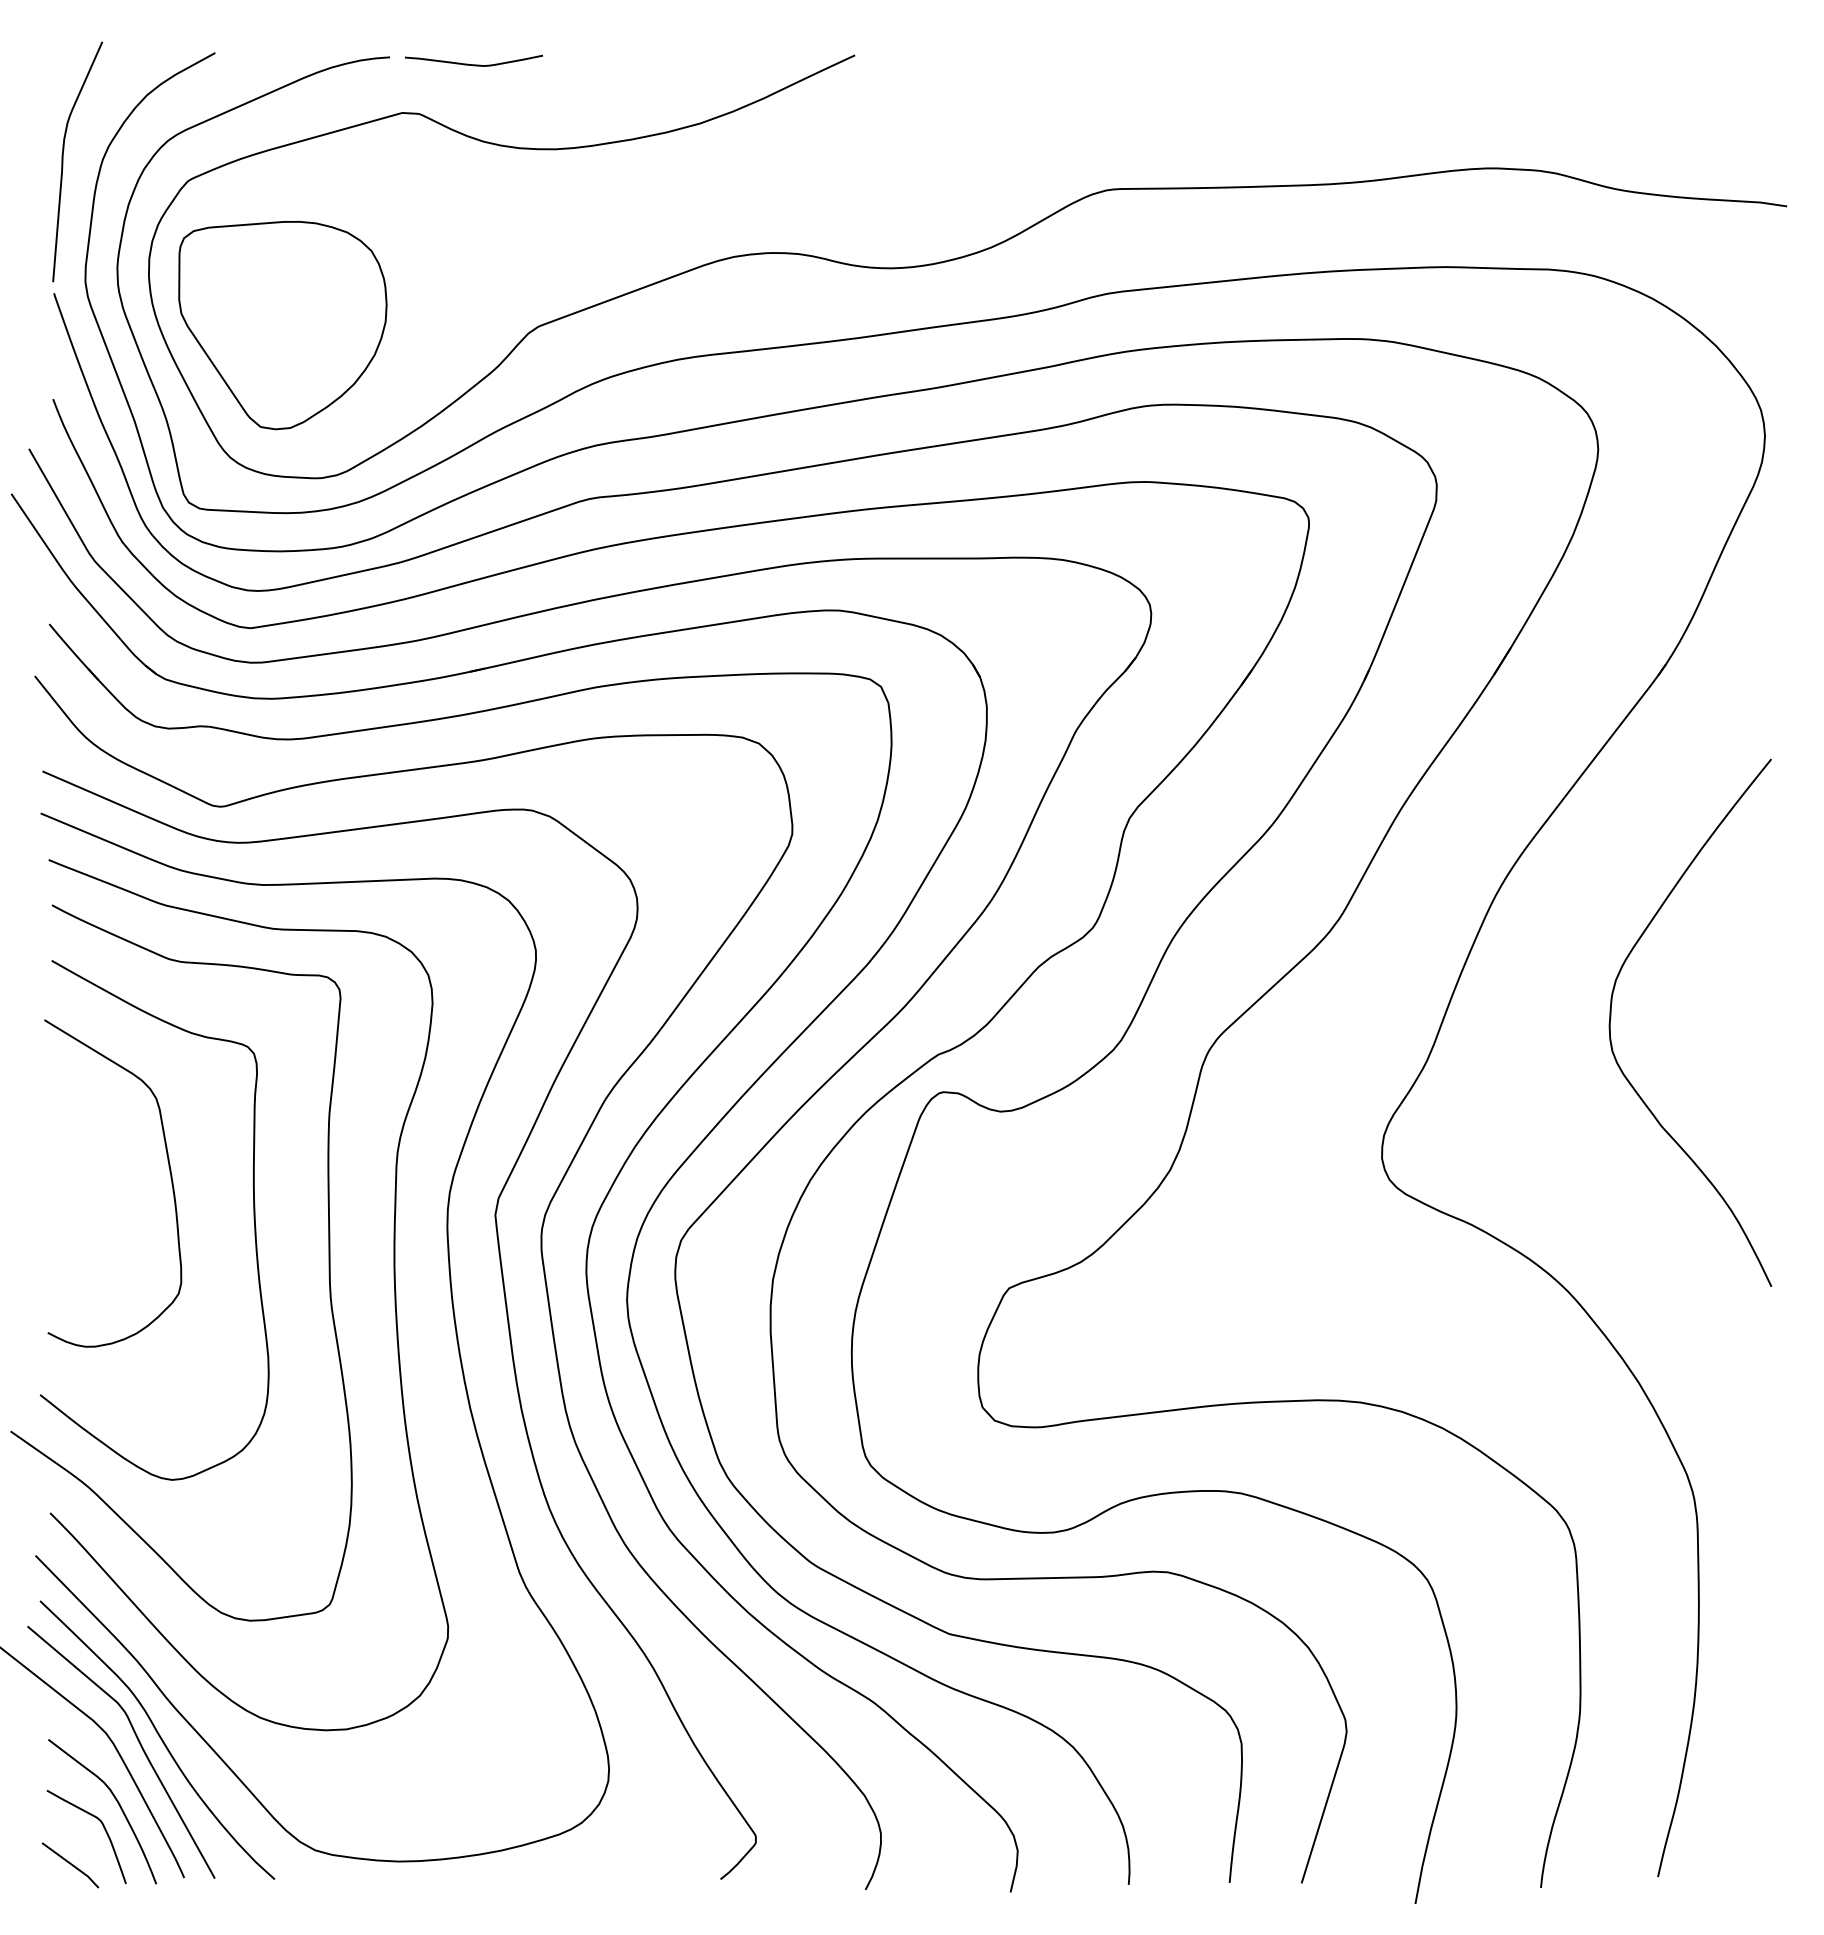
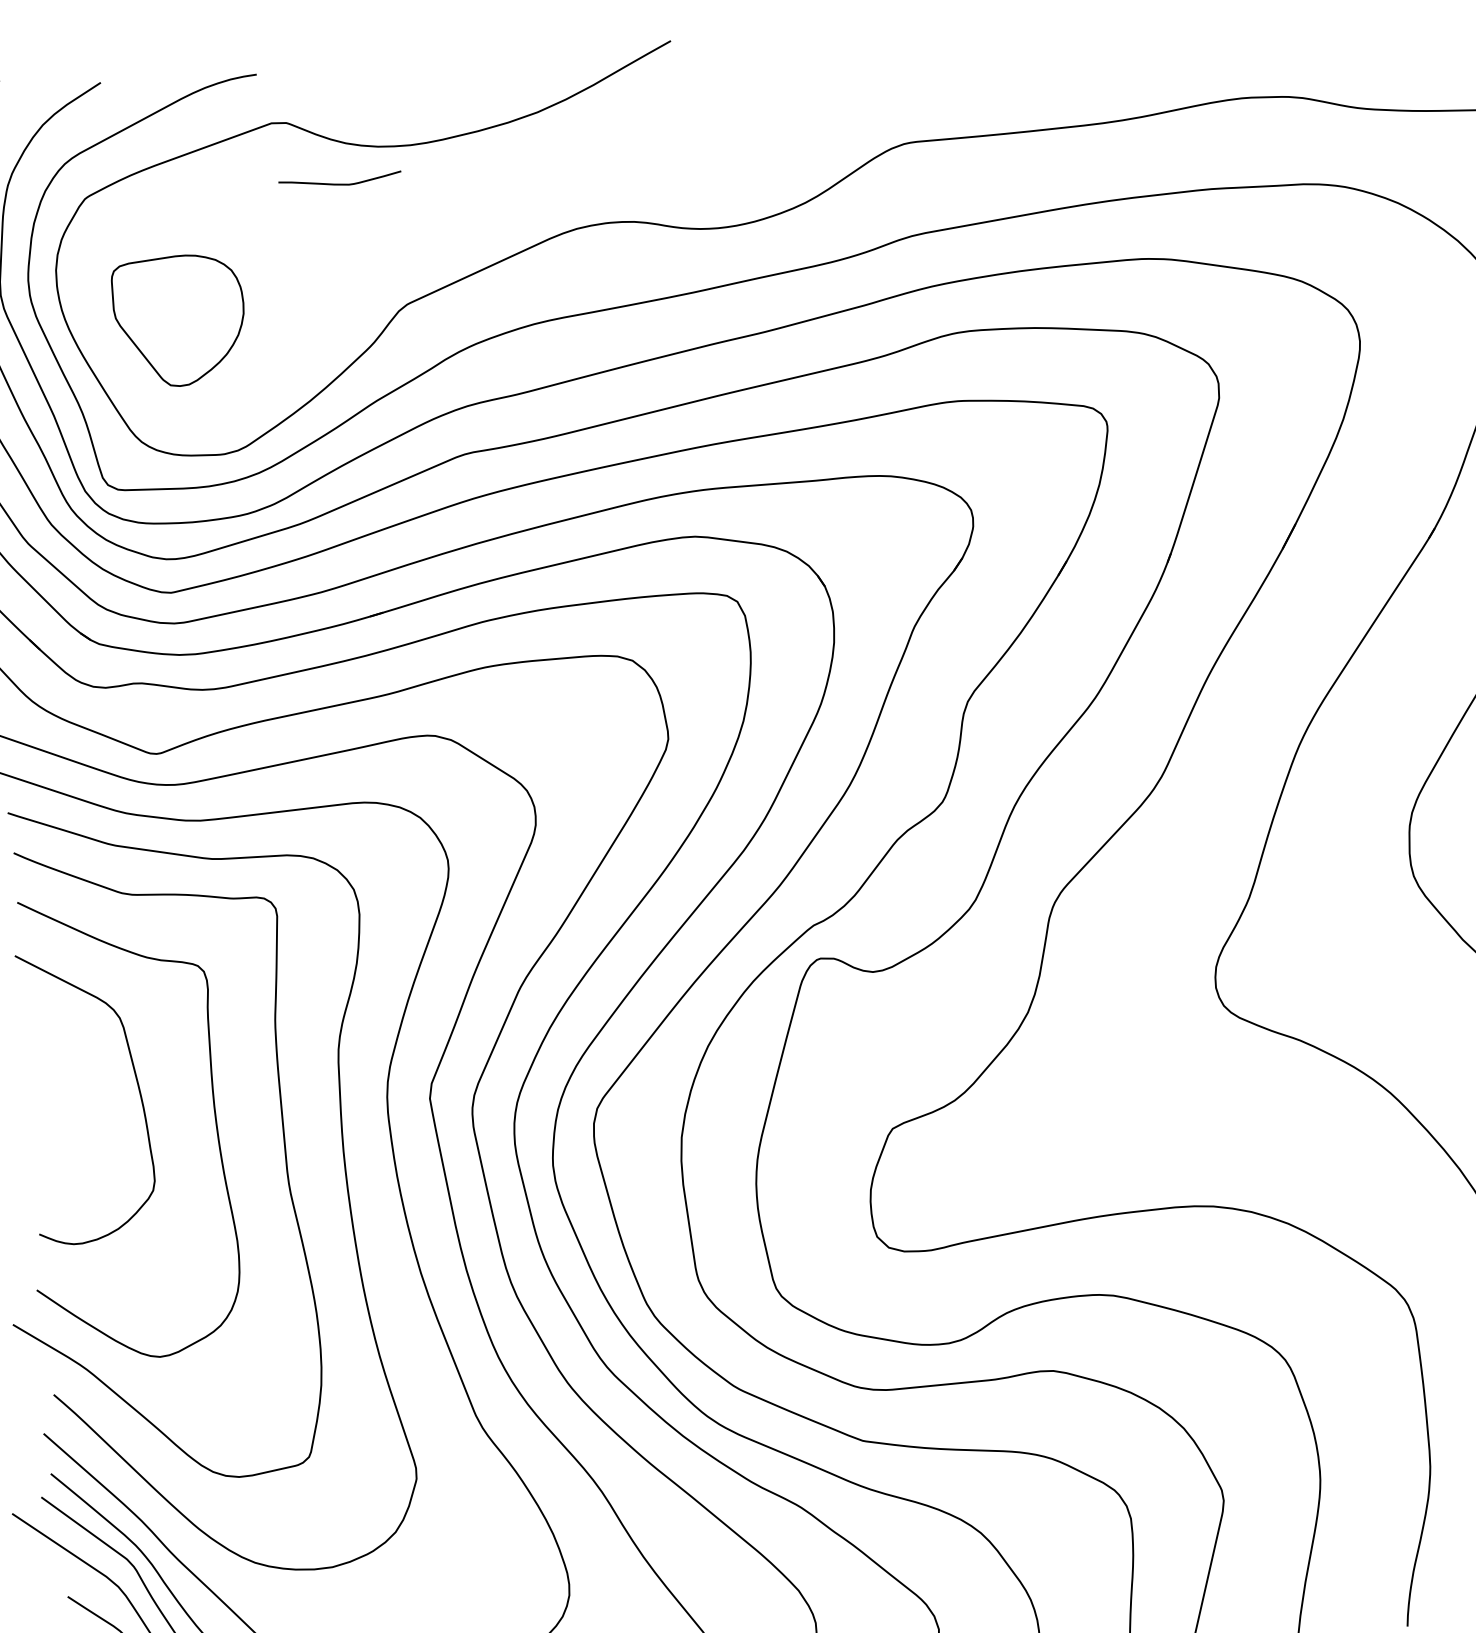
curve: (473, 64) -> (339, 183), moved
part: (282, 325) -> (179, 320), size x0.7

